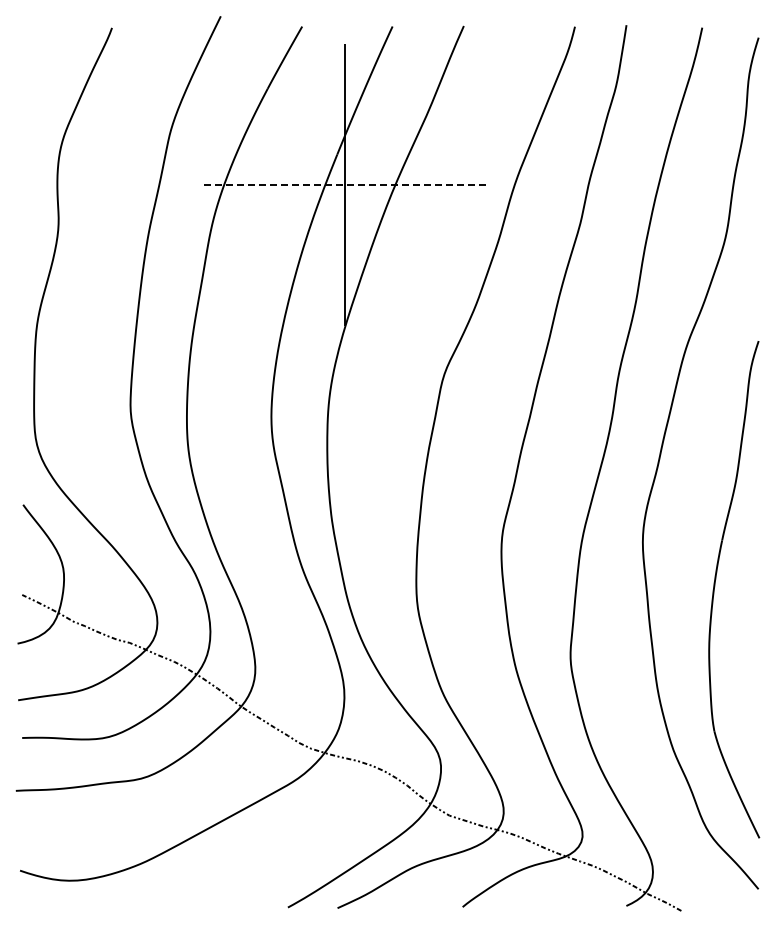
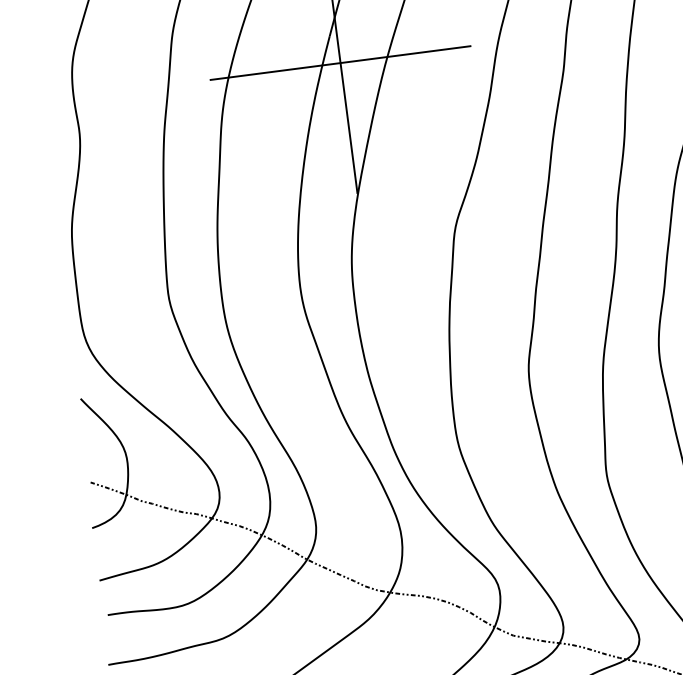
line: (345, 184) -> (340, 62), dashed -> solid

